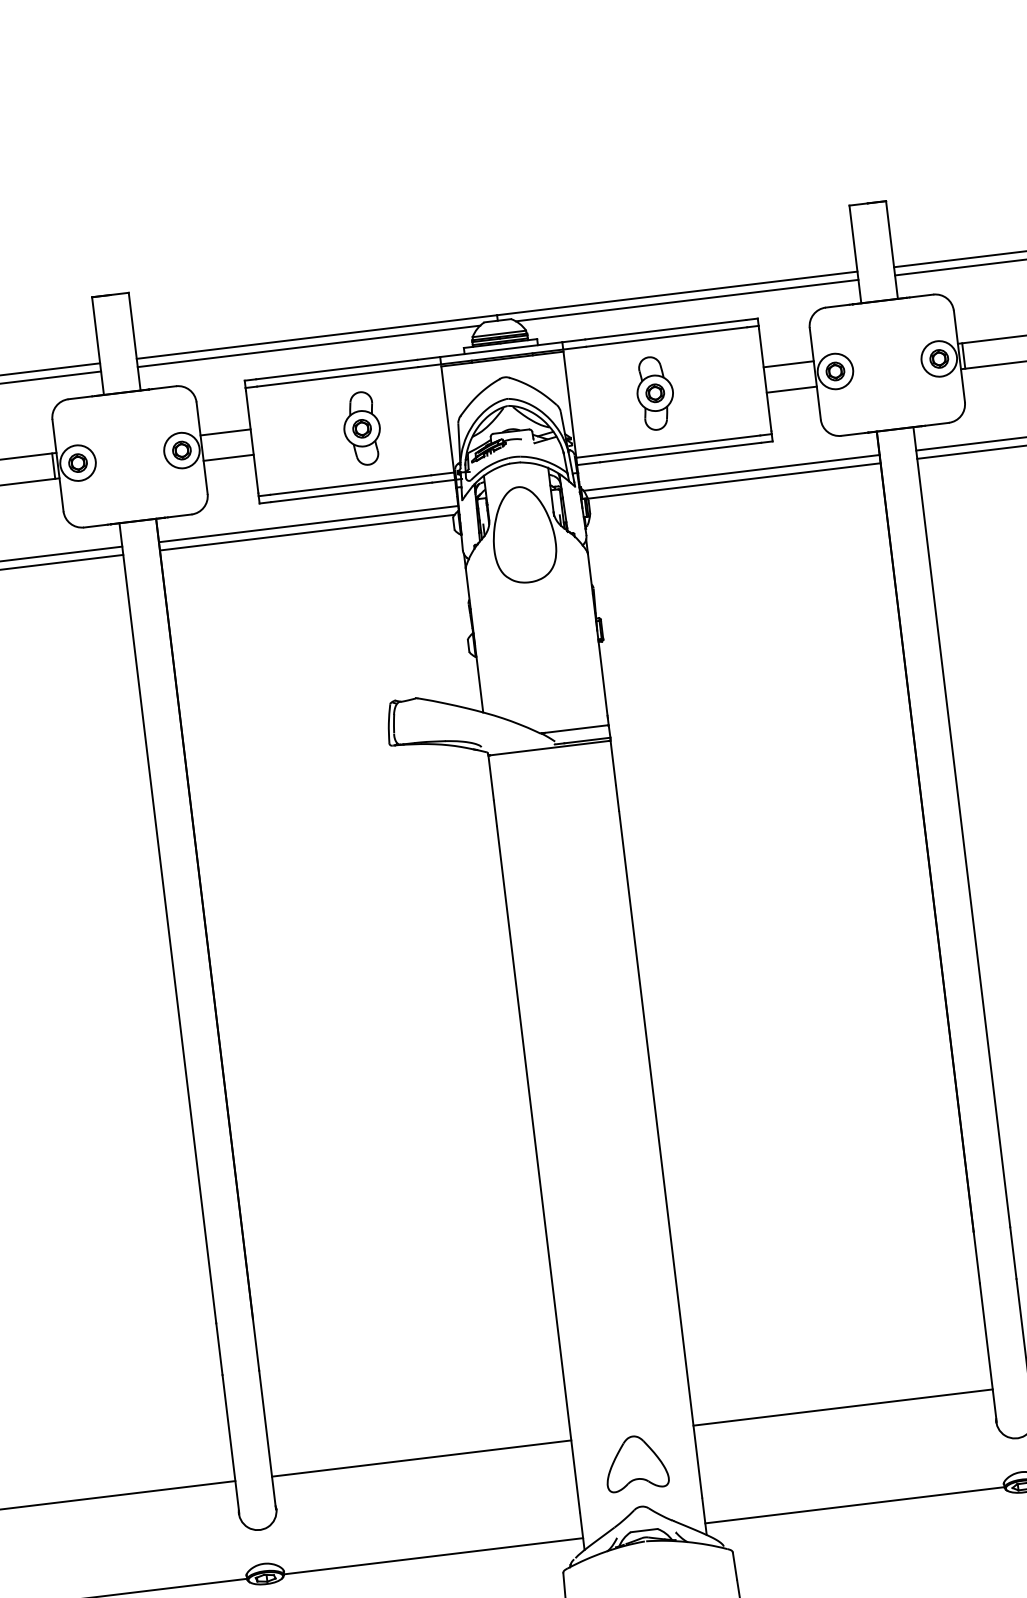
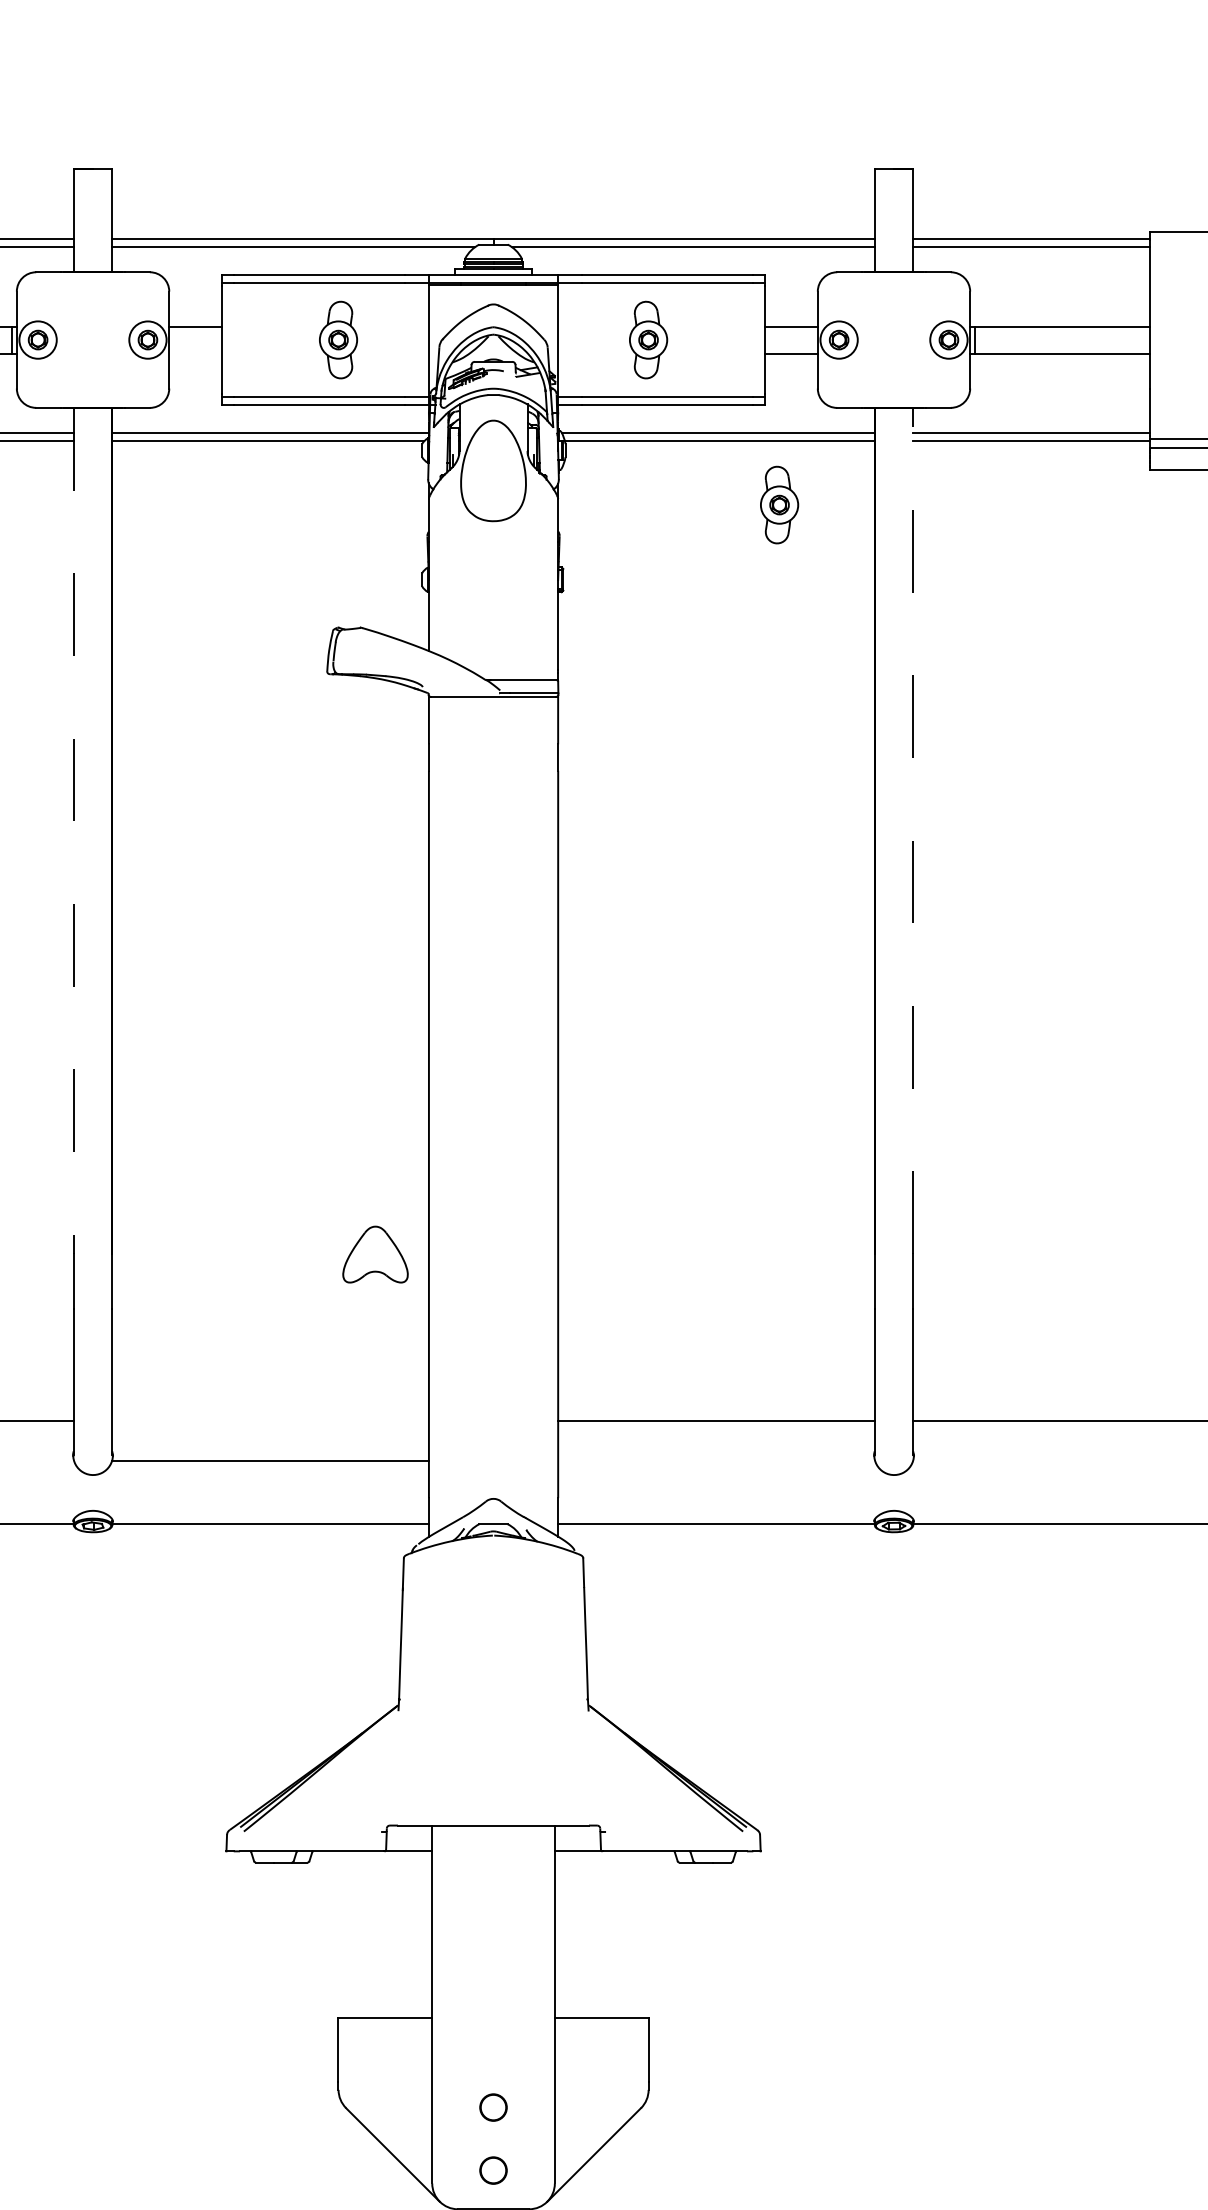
line: (228, 457) -> (195, 353), removed
part: (797, 533) -> (779, 504), added
line: (961, 826) -> (913, 830), solid -> dashed
line: (167, 923) -> (73, 831), solid -> dashed
line: (421, 1458) -> (270, 1460), moved
part: (635, 1462) -> (375, 1254), moved

